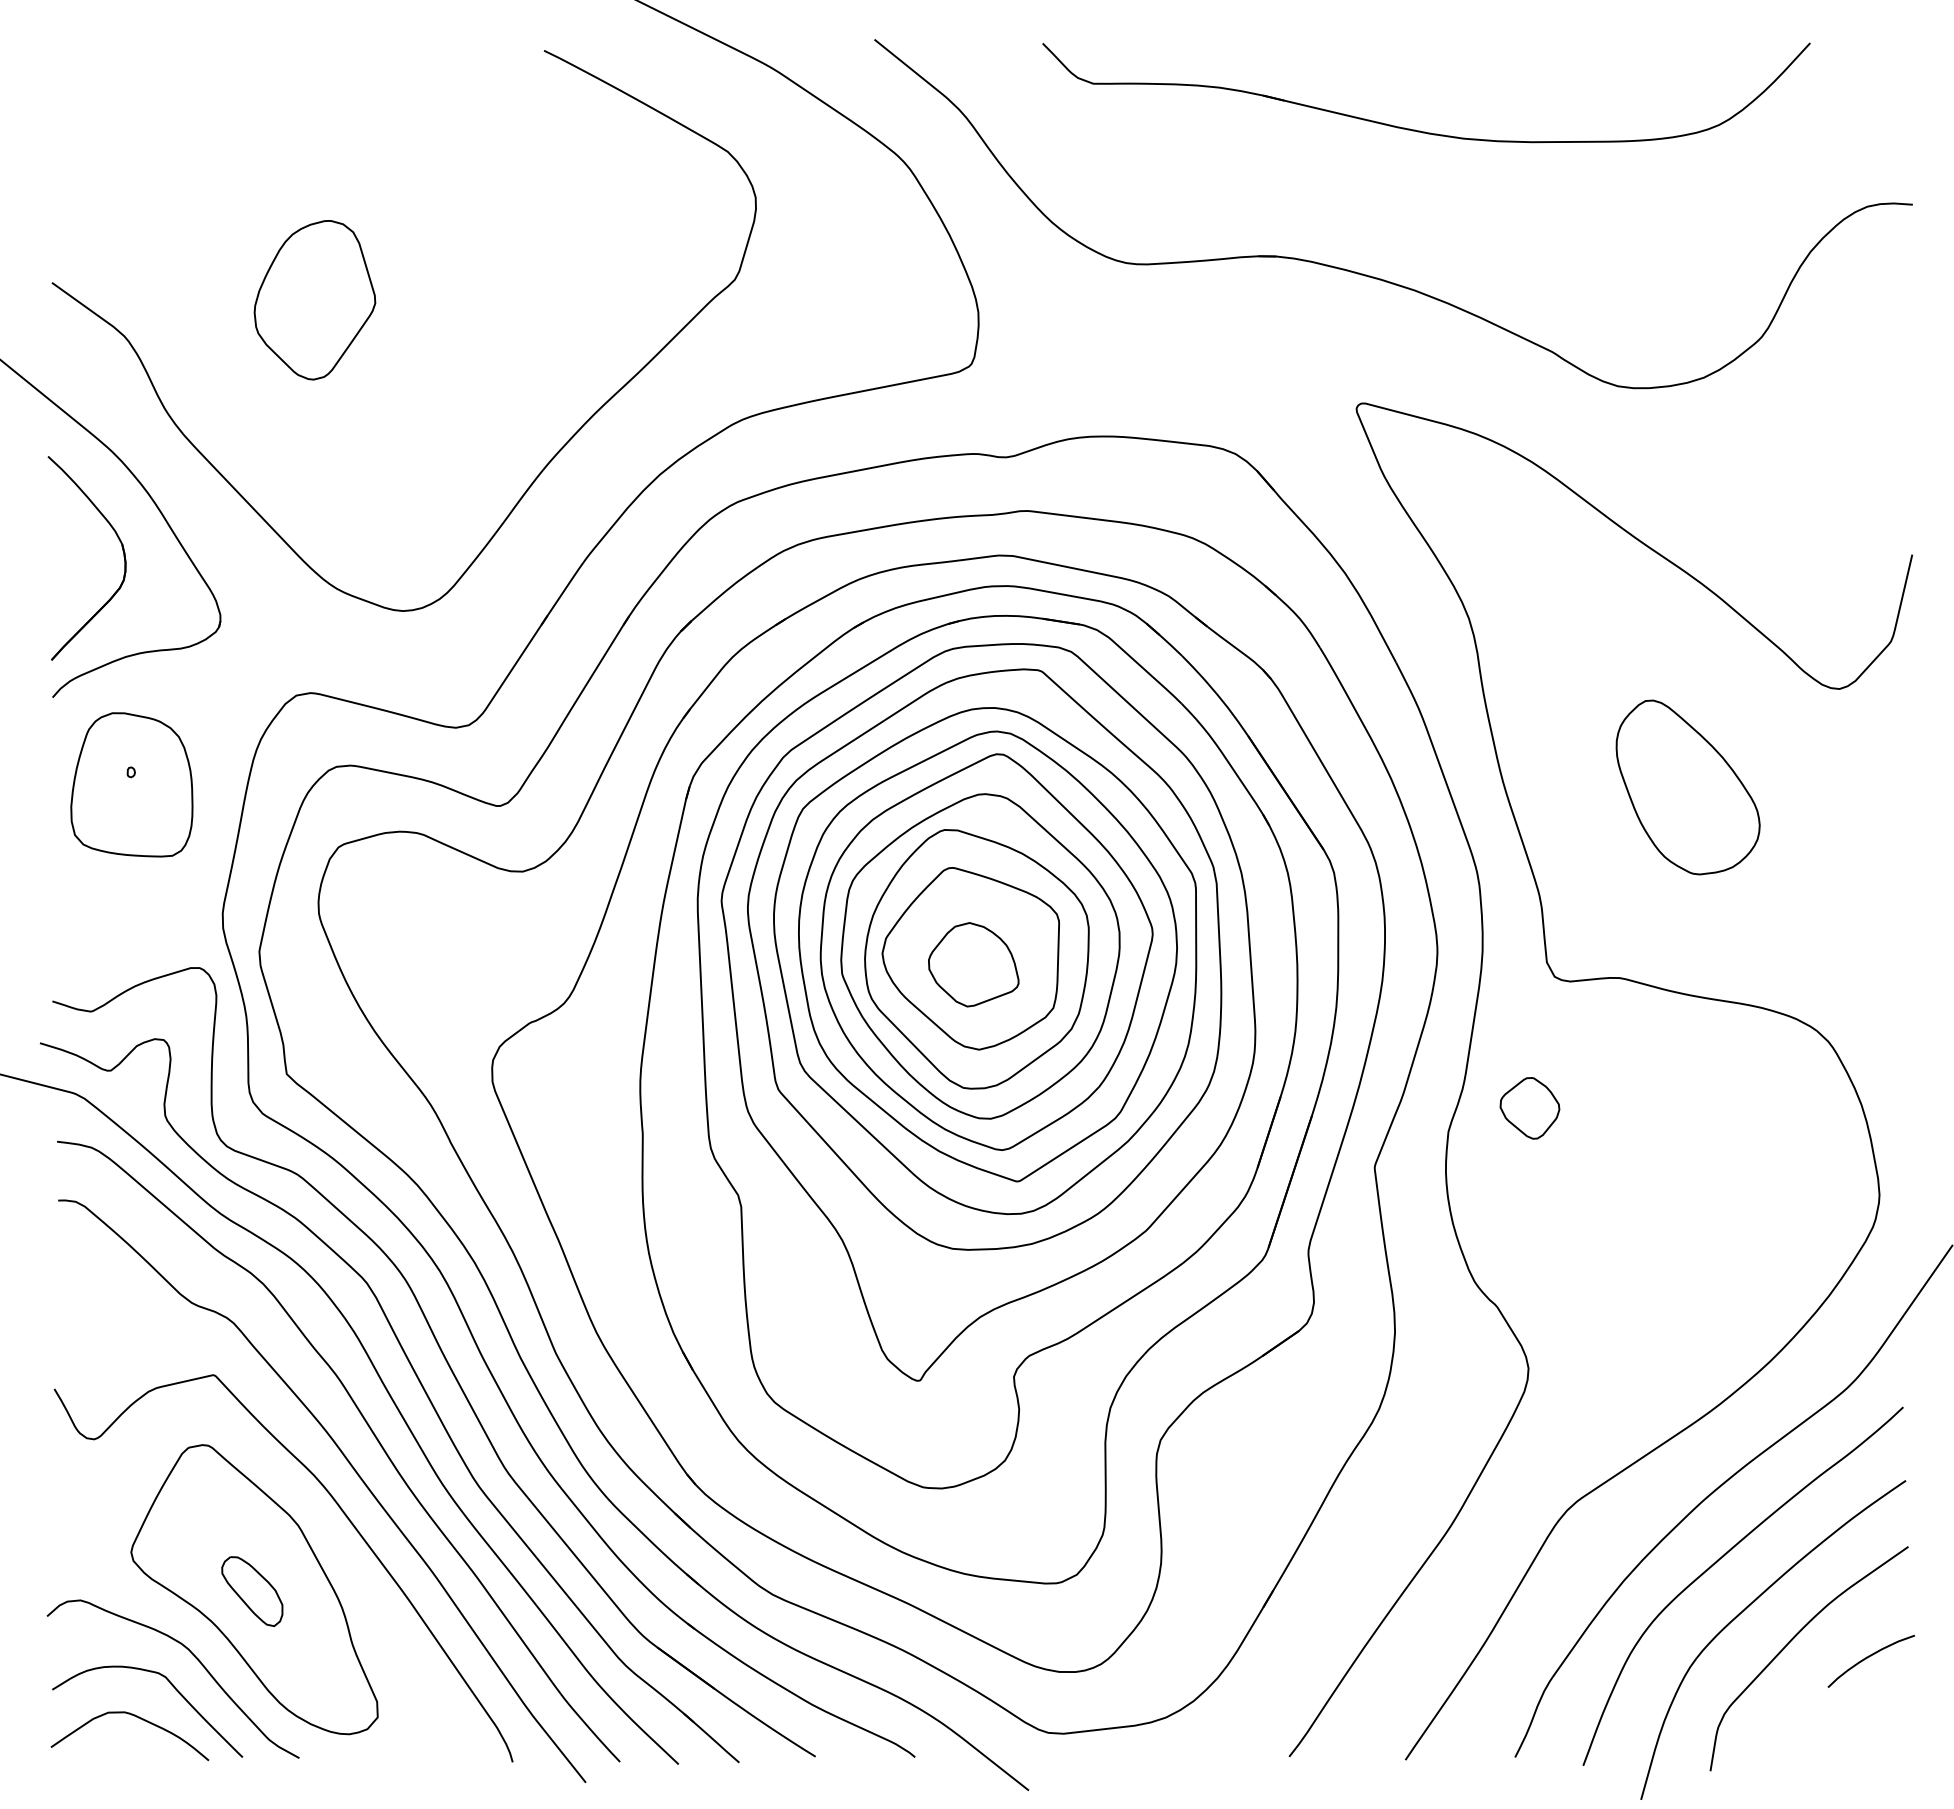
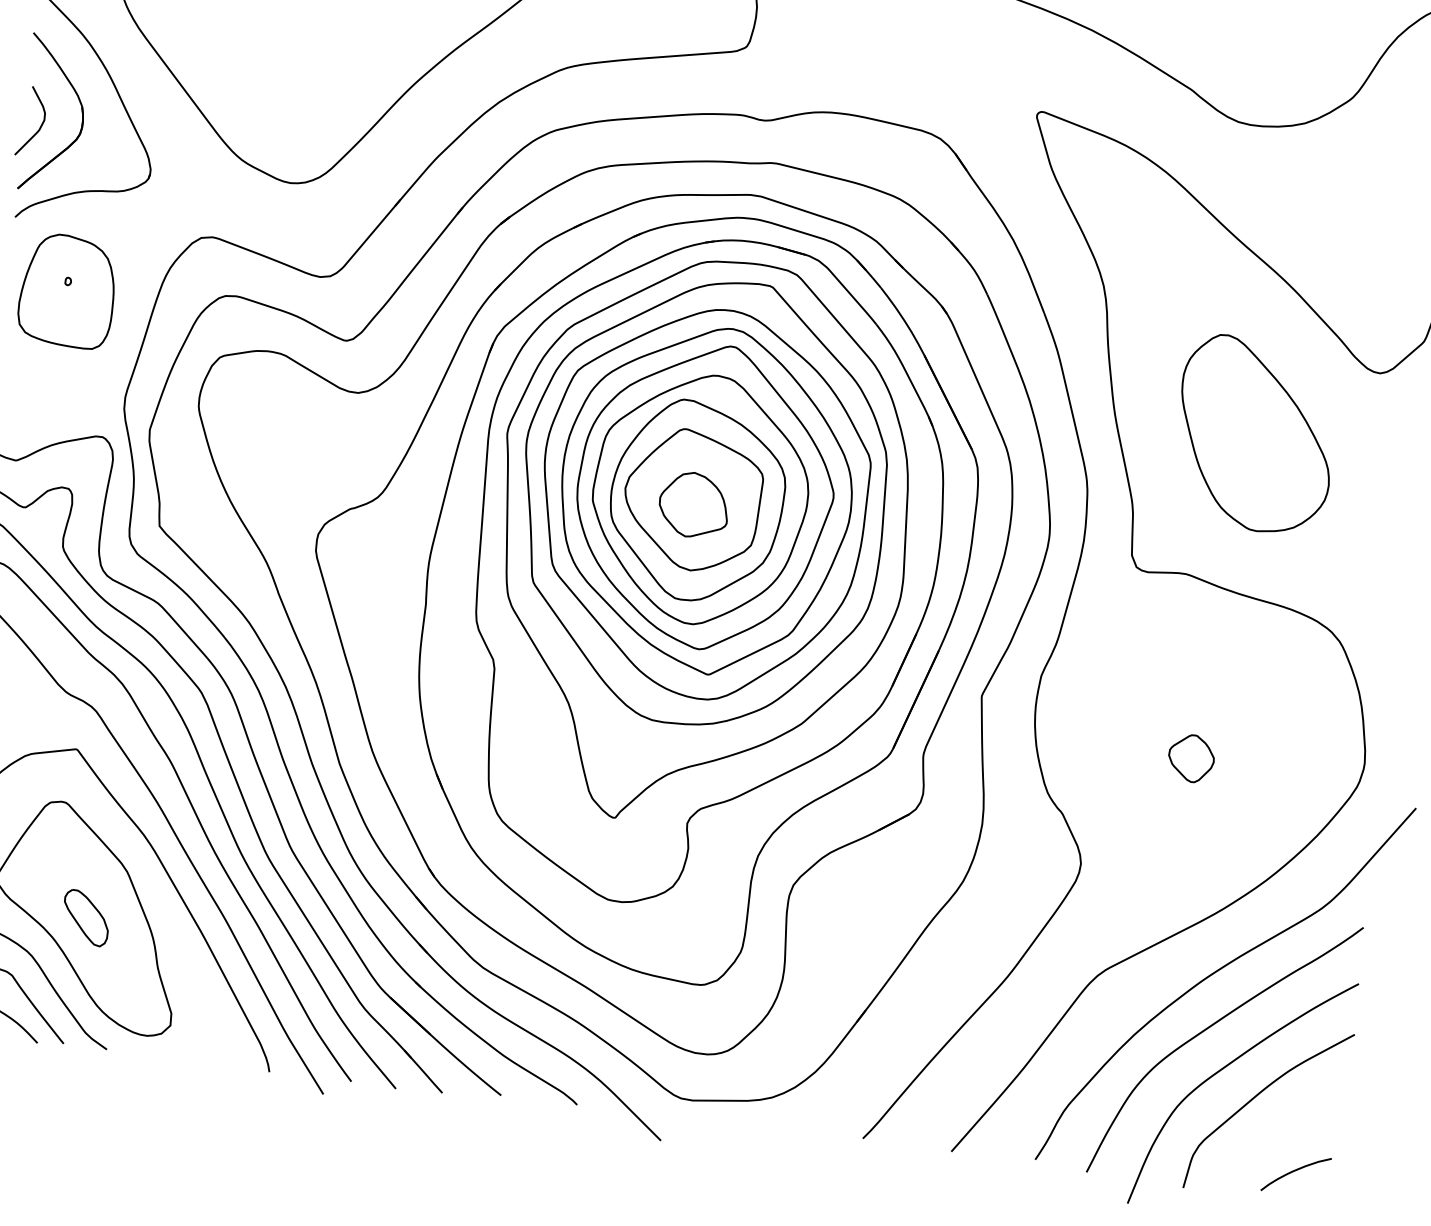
curve: (71, 575) -> (40, 125), added
part: (1688, 787) -> (1256, 434), size x1.43
part: (1529, 1108) -> (1191, 758), moved
curve: (1869, 1657) -> (1295, 1171), moved

